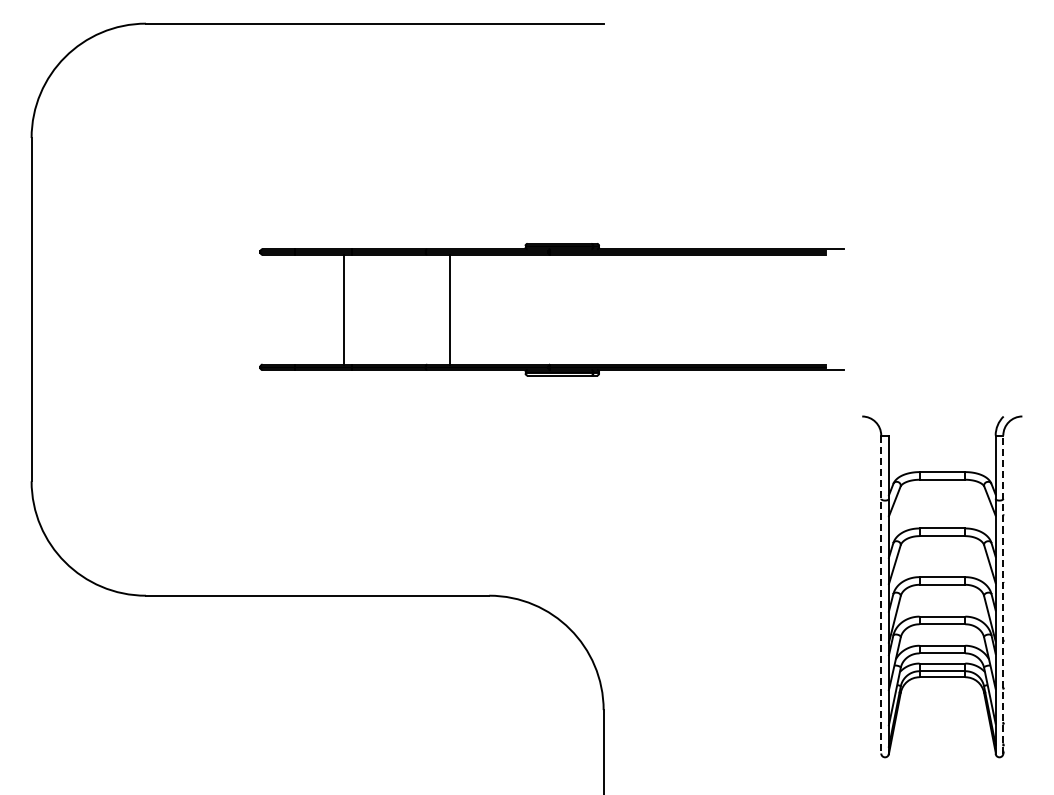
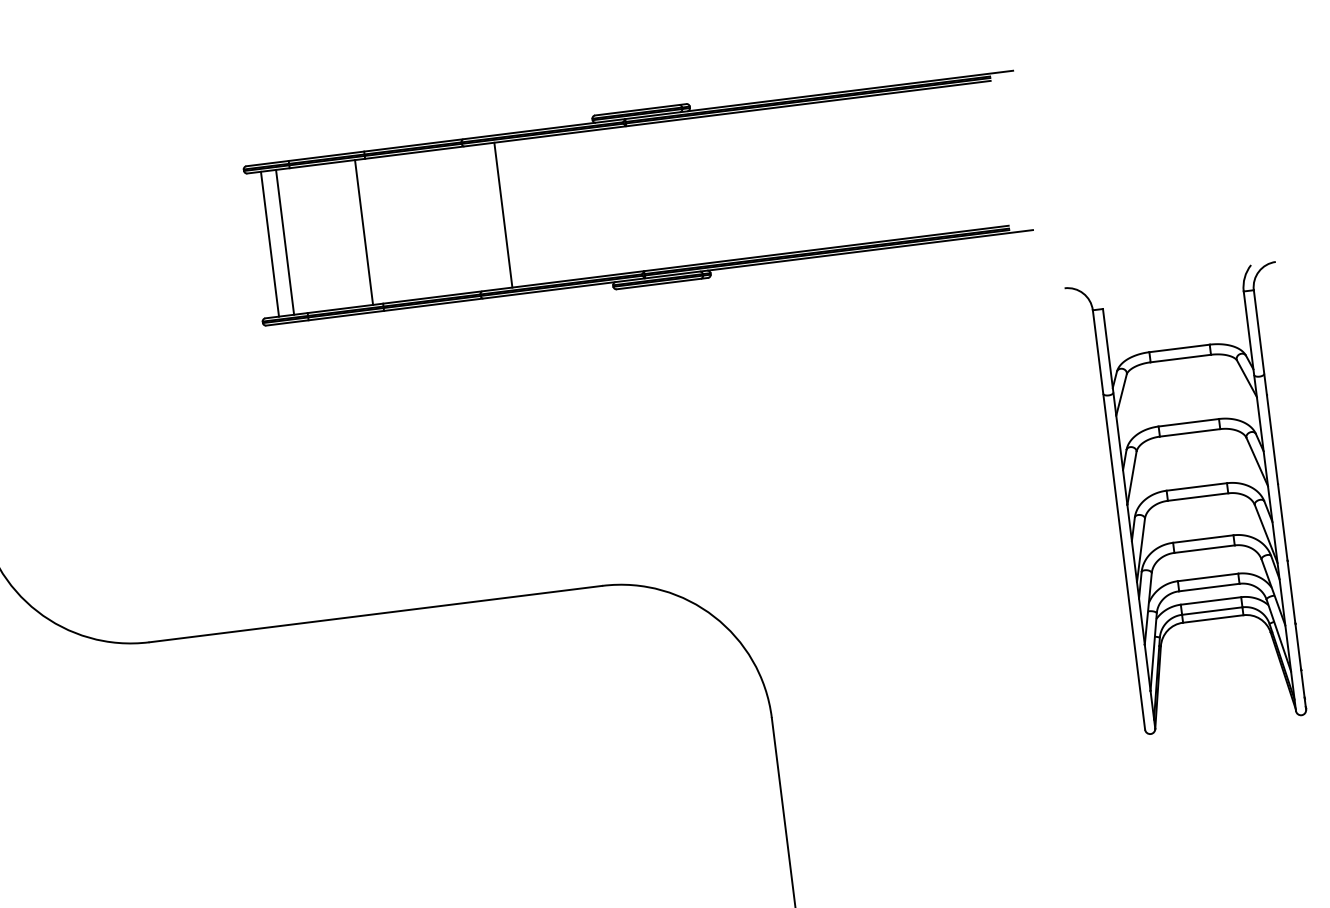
line: (272, 309) -> (269, 244), added
line: (284, 309) -> (285, 242), added
line: (881, 594) -> (1119, 519), dashed -> solid
line: (1003, 594) -> (1280, 499), dashed -> solid

